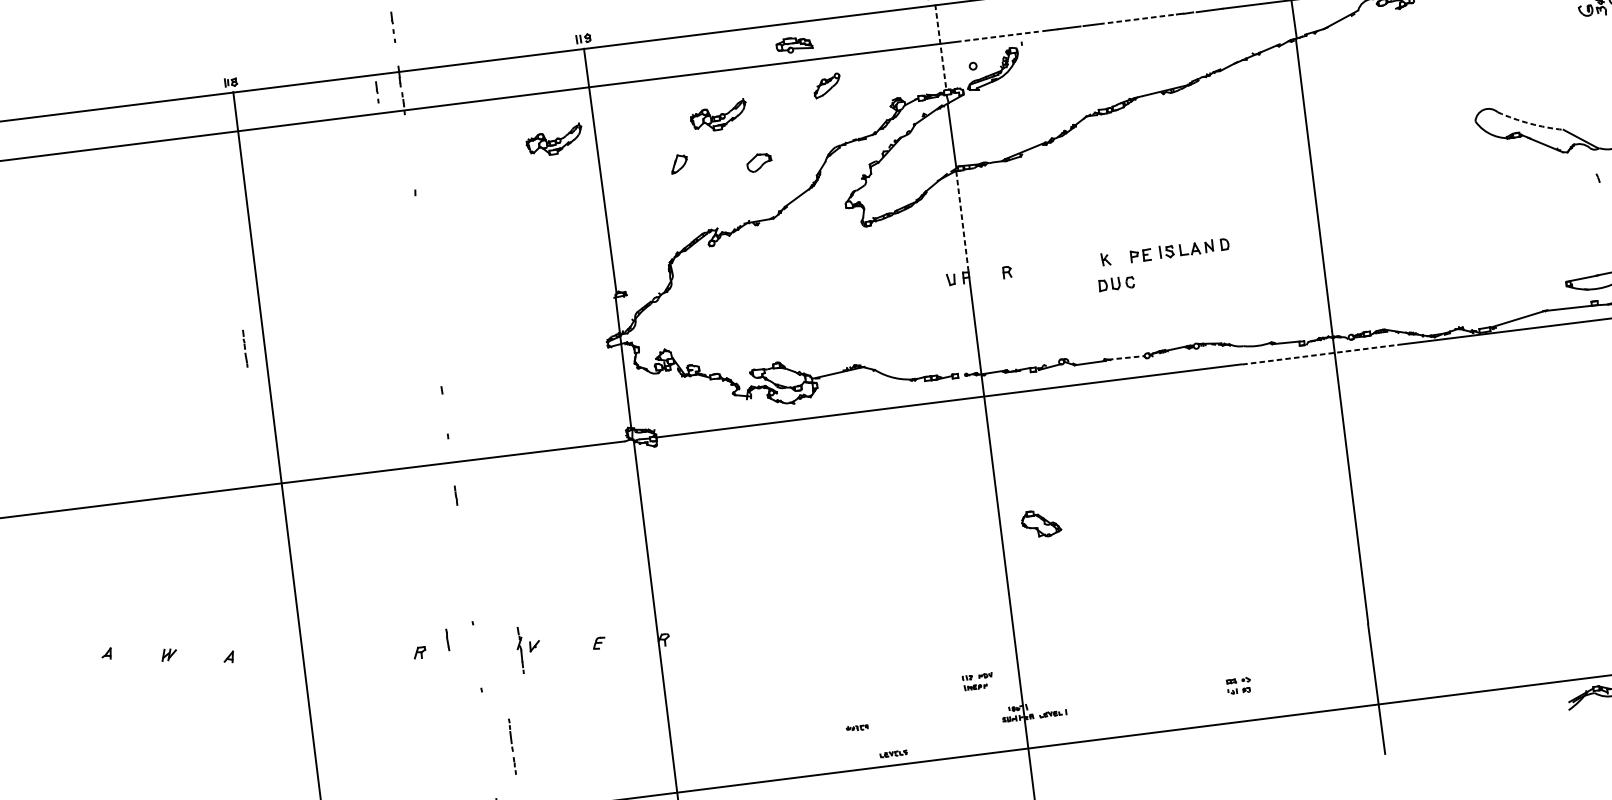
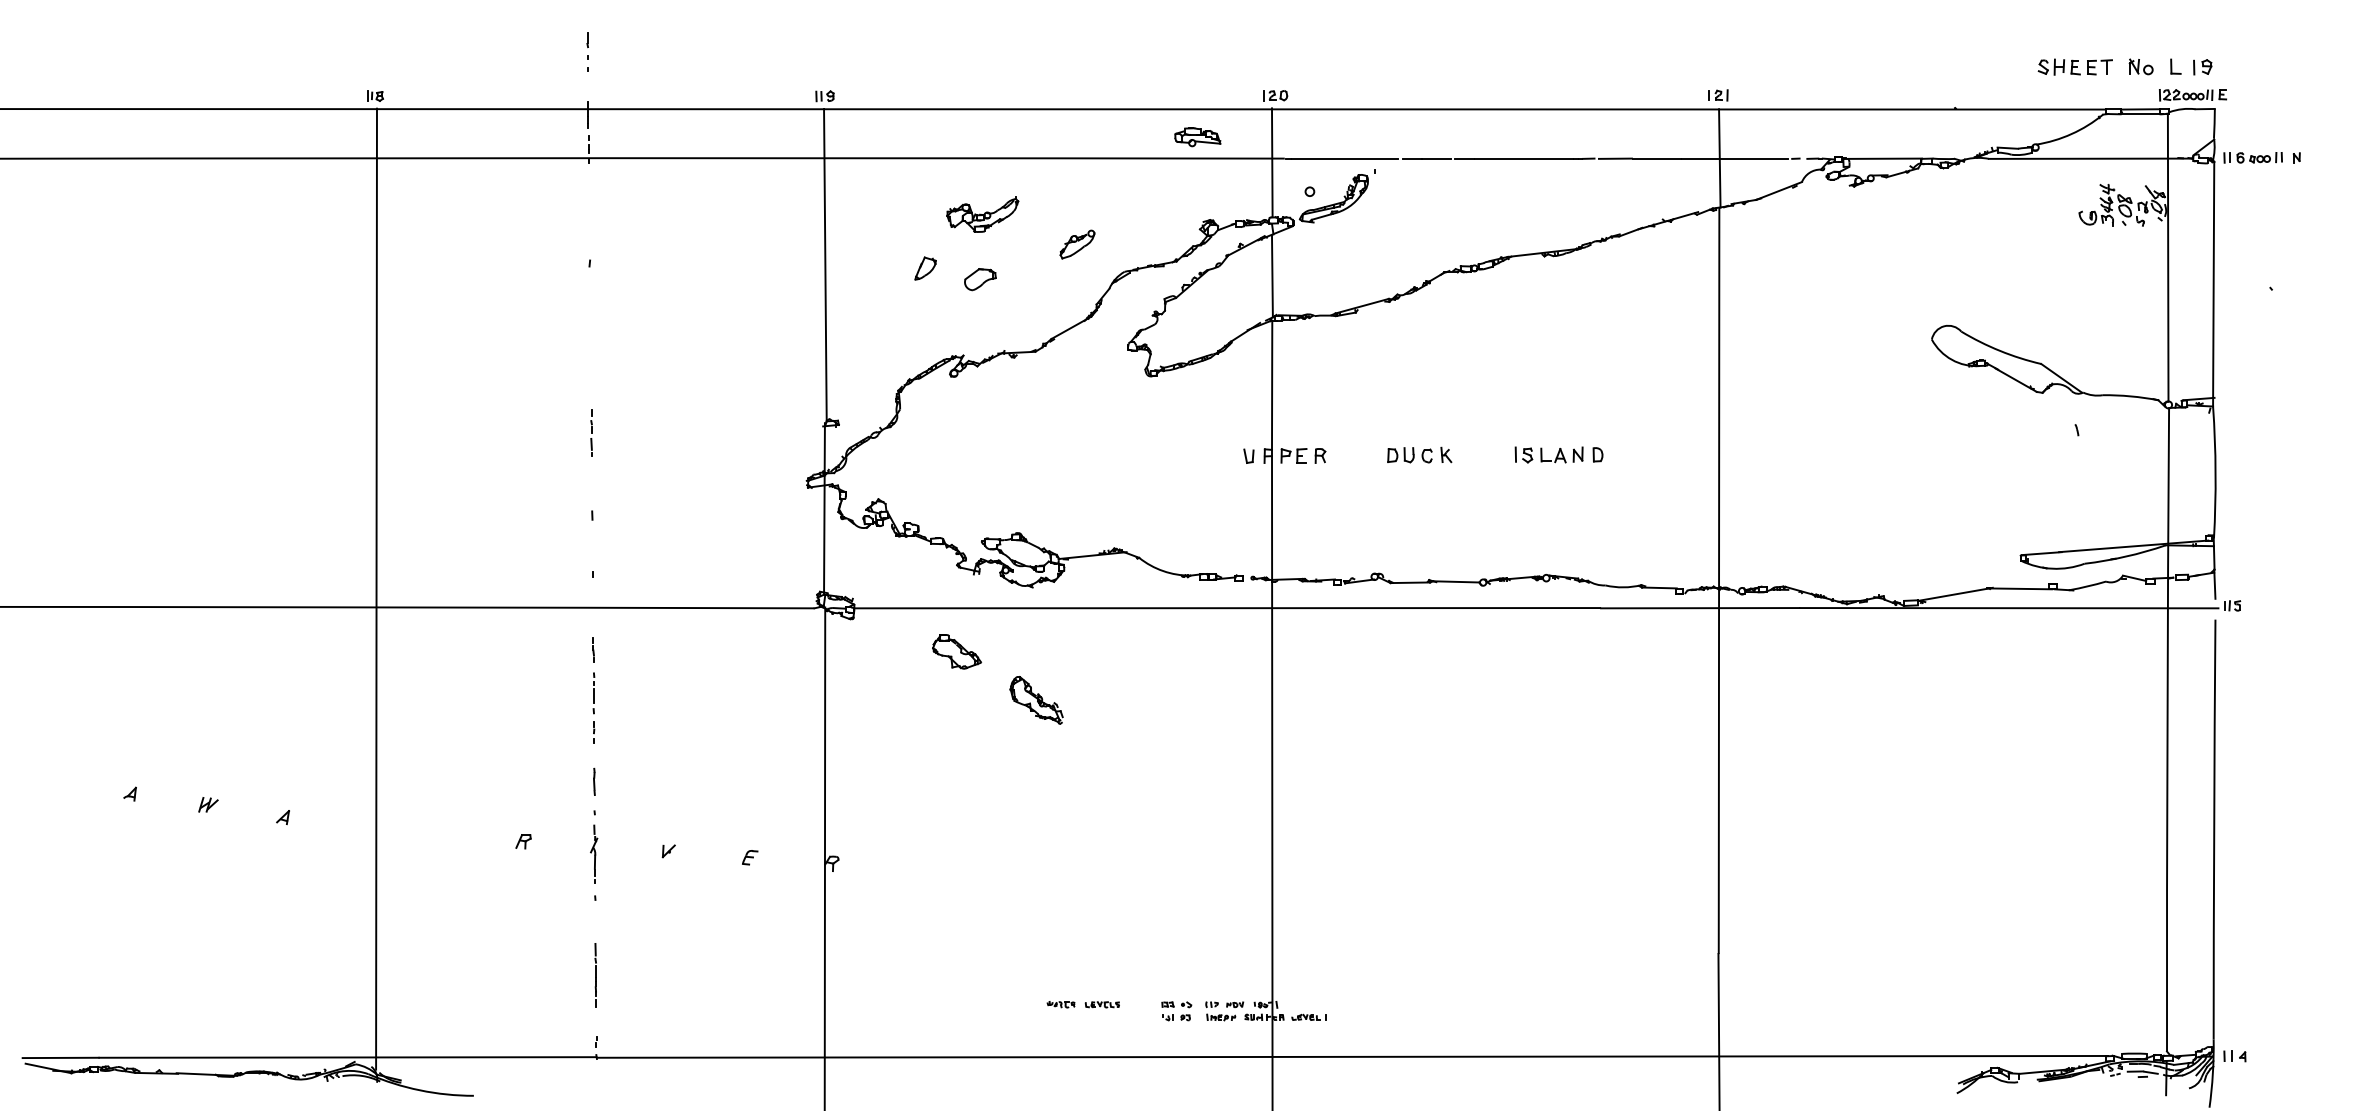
line: (1137, 19) -> (1523, 158), dashed -> solid
line: (997, 36) -> (1344, 158), dashed -> solid
part: (794, 45) -> (1197, 137), moved
line: (941, 47) -> (1272, 163), dashed -> solid
part: (827, 85) -> (1077, 244), moved
part: (377, 91) -> (557, 130), removed
arc: (1530, 123) -> (2000, 350), dashed -> solid
part: (554, 140) -> (772, 219), removed
part: (759, 162) -> (980, 279), moved
line: (962, 221) -> (1272, 385), dashed -> solid
part: (1140, 255) -> (1293, 455), moved
part: (1116, 283) -> (1409, 455), moved
line: (244, 348) -> (591, 432), moved
line: (1320, 354) -> (1700, 608), dashed -> solid
line: (1126, 357) -> (1456, 581), dashed -> solid
part: (808, 491) -> (1036, 700), added
part: (1040, 523) -> (956, 651), moved
line: (447, 639) -> (594, 781), moved
part: (520, 649) -> (594, 853), moved
part: (977, 681) -> (1224, 1011), moved
part: (1238, 686) -> (1176, 1011), moved
part: (511, 746) -> (593, 707), moved
line: (489, 750) -> (595, 975), added
part: (892, 753) -> (1101, 1004), moved

